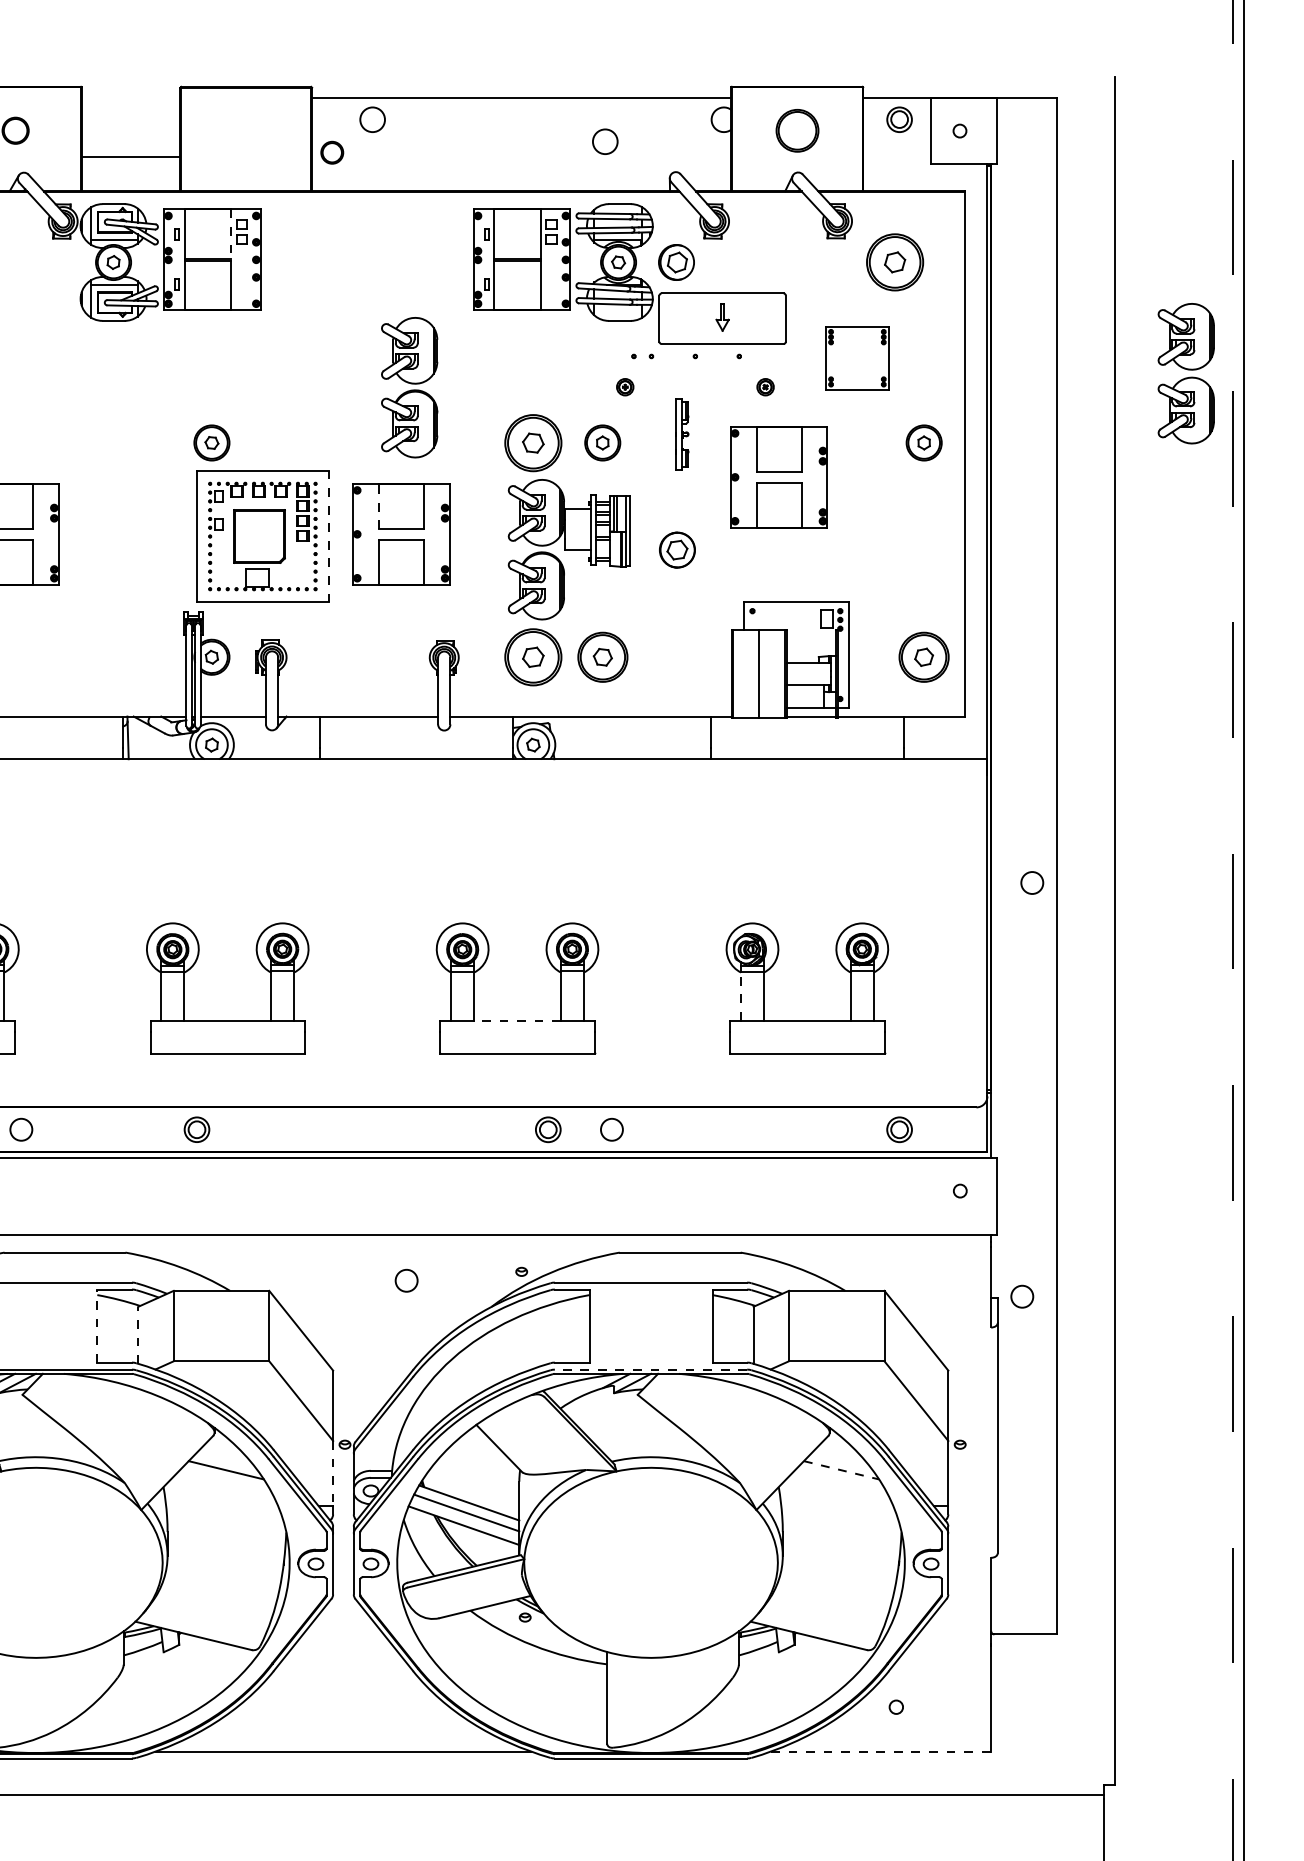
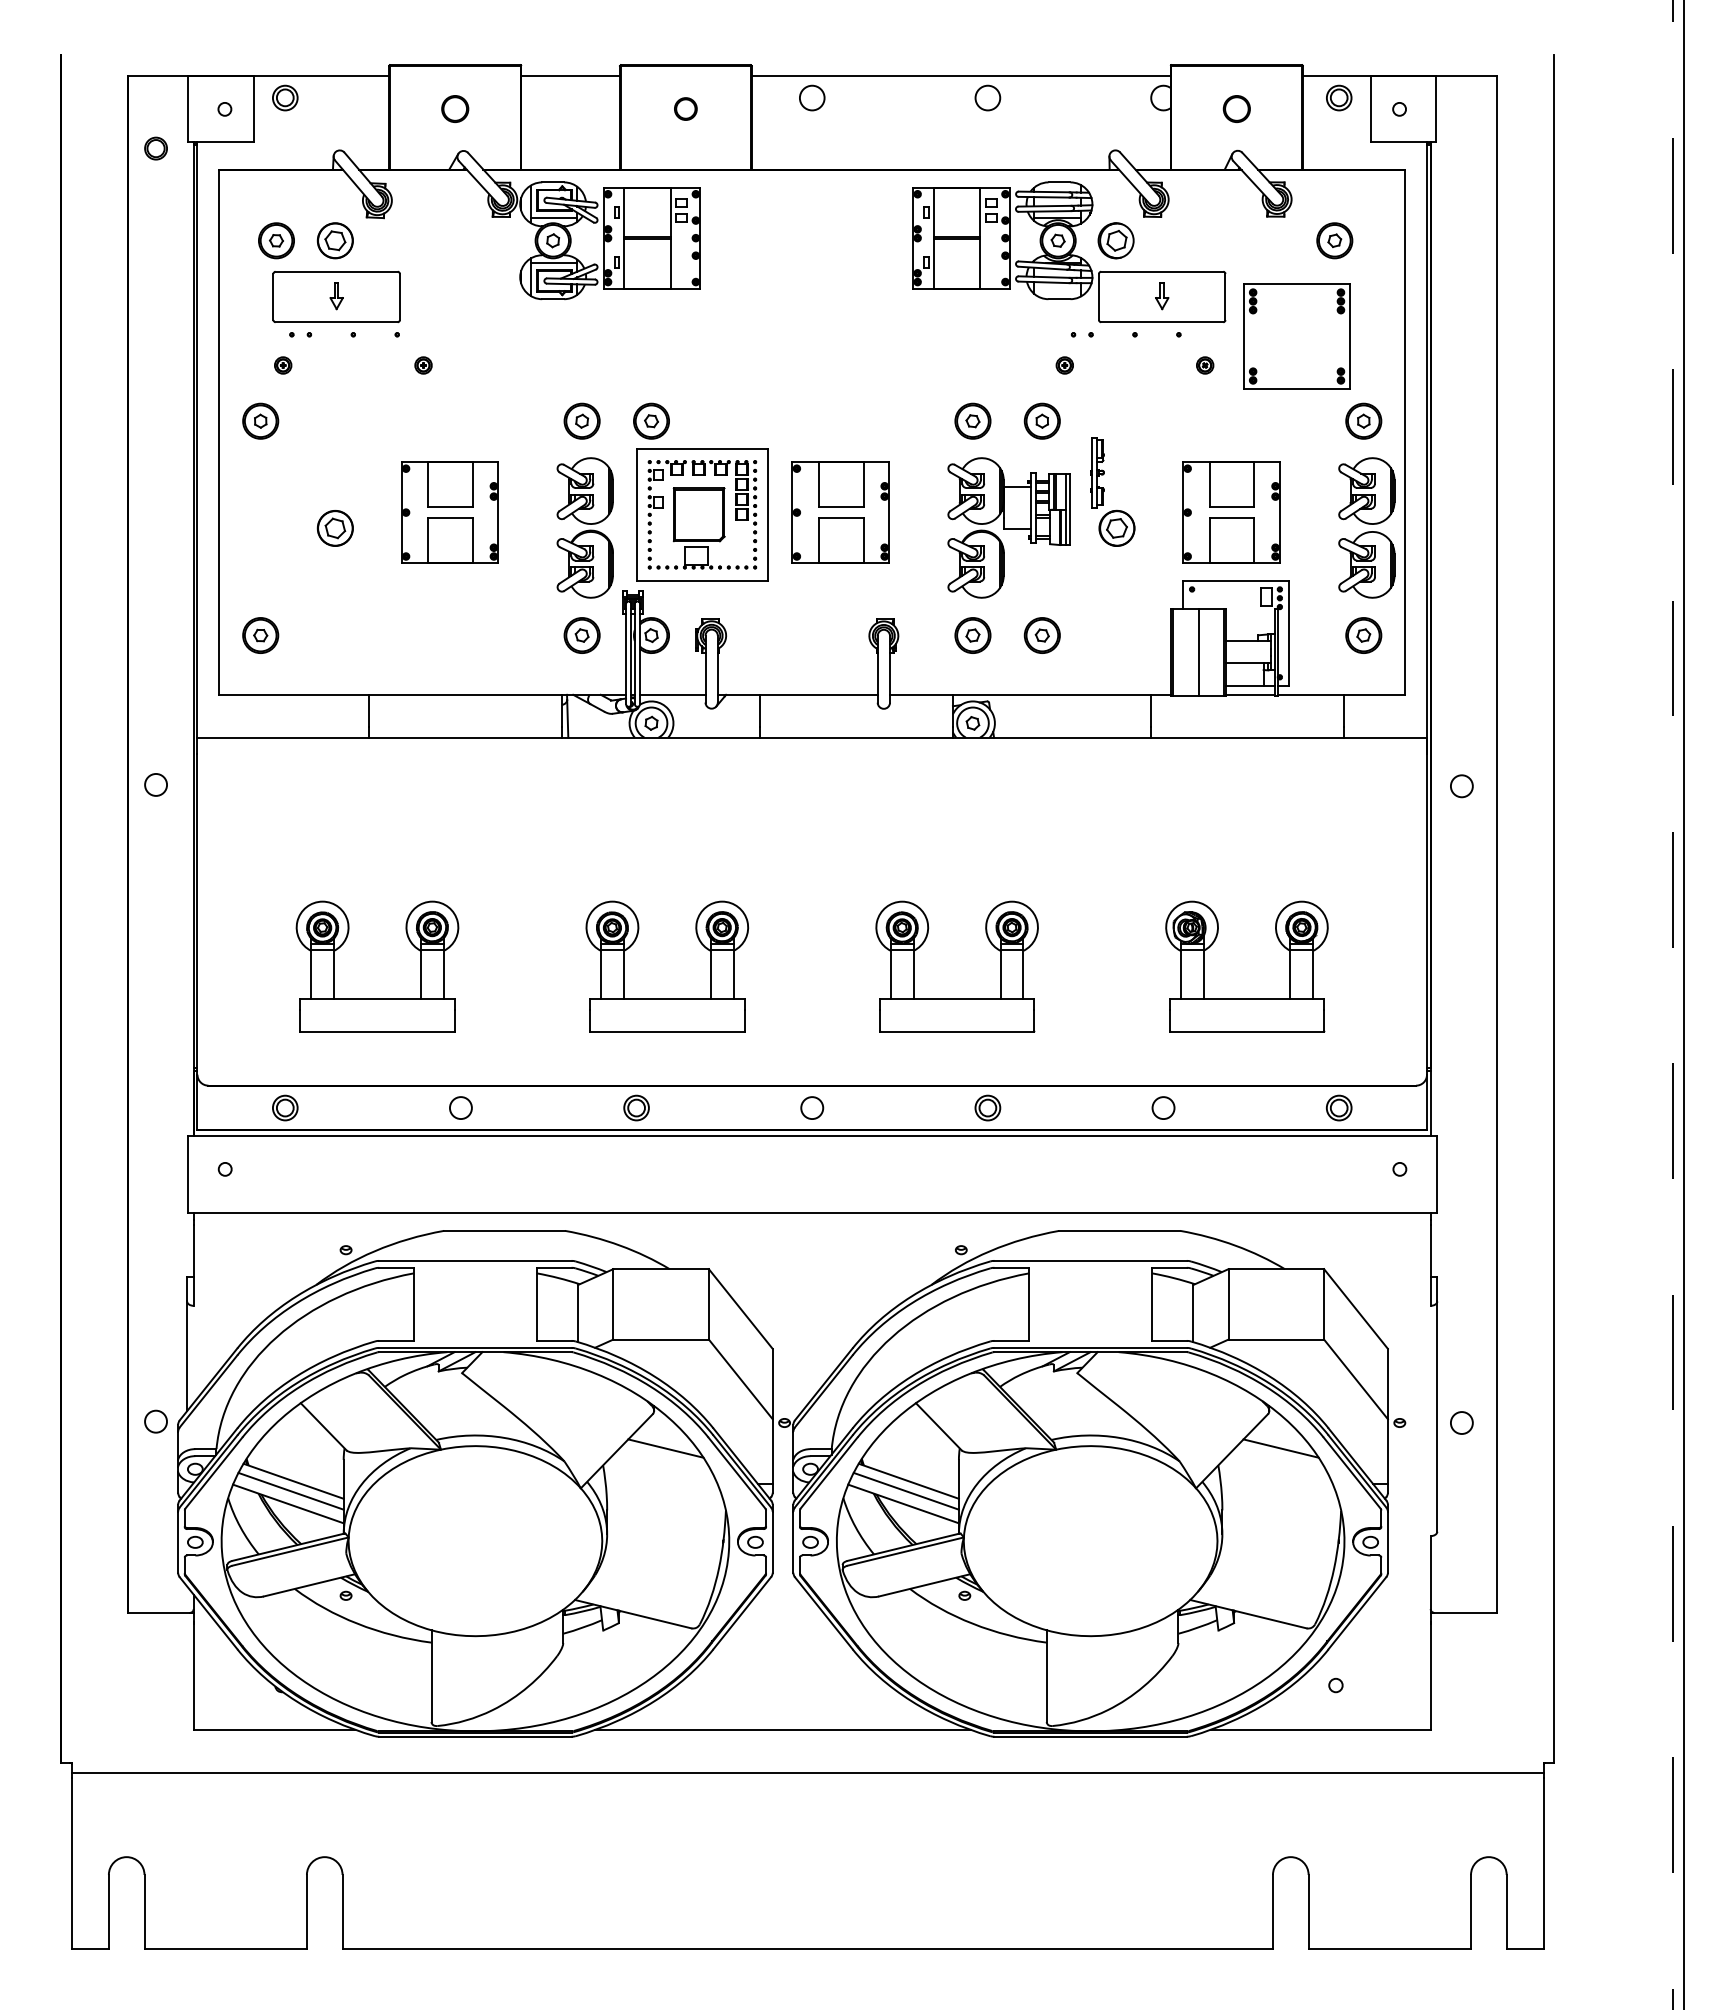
part: (796, 130) -> (1236, 108), size x0.62
circle: (604, 141) -> (987, 97), moved
circle: (331, 152) -> (685, 108), moved
line: (130, 157) -> (570, 76), moved
line: (230, 234) -> (670, 212), dashed -> solid
part: (894, 262) -> (1334, 240), size x0.62
part: (856, 358) -> (1296, 336), size x1.67
part: (1185, 373) -> (1366, 527), moved
part: (408, 387) -> (584, 527), moved
part: (681, 434) -> (1097, 472), moved
part: (141, 442) -> (581, 420), added
part: (532, 442) -> (972, 420), size x0.62
part: (778, 477) -> (1231, 512), moved
line: (378, 506) -> (818, 484), dashed -> solid
line: (328, 536) -> (768, 514), dashed -> solid
part: (141, 657) -> (581, 635), added
part: (532, 657) -> (972, 635), size x0.62
part: (601, 657) -> (1041, 635), size x0.71
part: (923, 657) -> (1363, 635), size x0.71
circle: (1031, 883) -> (1461, 786), moved
line: (740, 996) -> (1180, 974), dashed -> solid
line: (516, 1021) -> (956, 999), dashed -> solid
circle: (611, 1129) -> (1163, 1107), moved
circle: (406, 1280) -> (812, 1107), moved
circle: (1021, 1296) -> (1461, 1422), moved
line: (96, 1326) -> (536, 1304), dashed -> solid
line: (138, 1335) -> (578, 1313), dashed -> solid
line: (650, 1369) -> (1090, 1347), dashed -> solid
line: (841, 1470) -> (1281, 1448), dashed -> solid
line: (332, 1473) -> (772, 1451), dashed -> solid
line: (881, 1751) -> (1321, 1729), dashed -> solid

